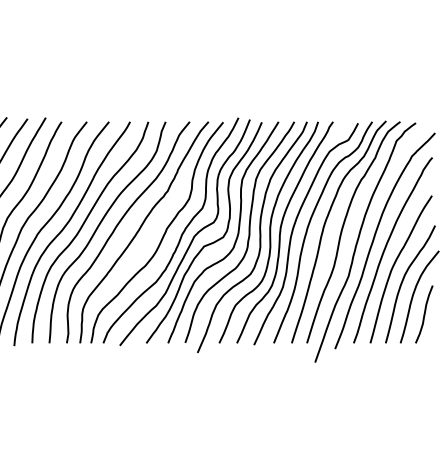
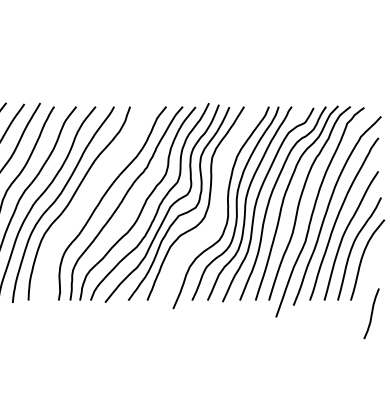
curve: (98, 228) -> (86, 200), removed
curve: (248, 231) -> (217, 202), removed
curve: (424, 314) -> (371, 313), moved

